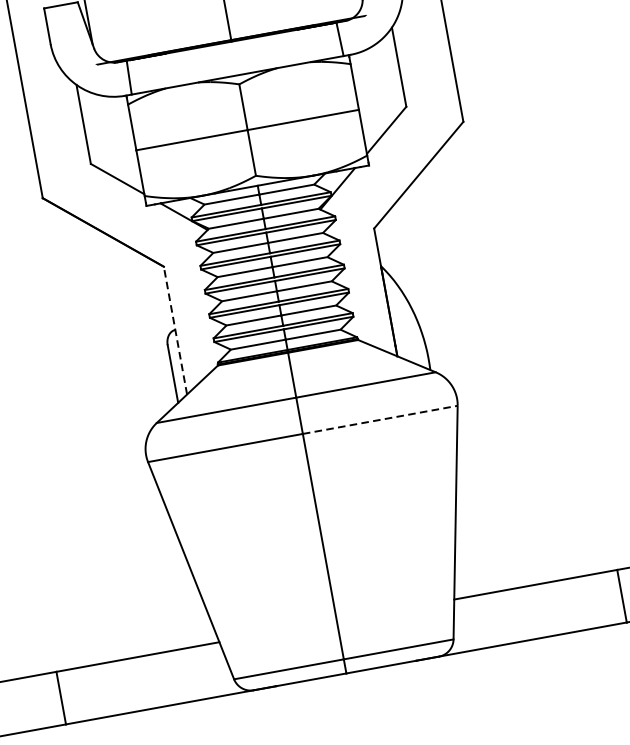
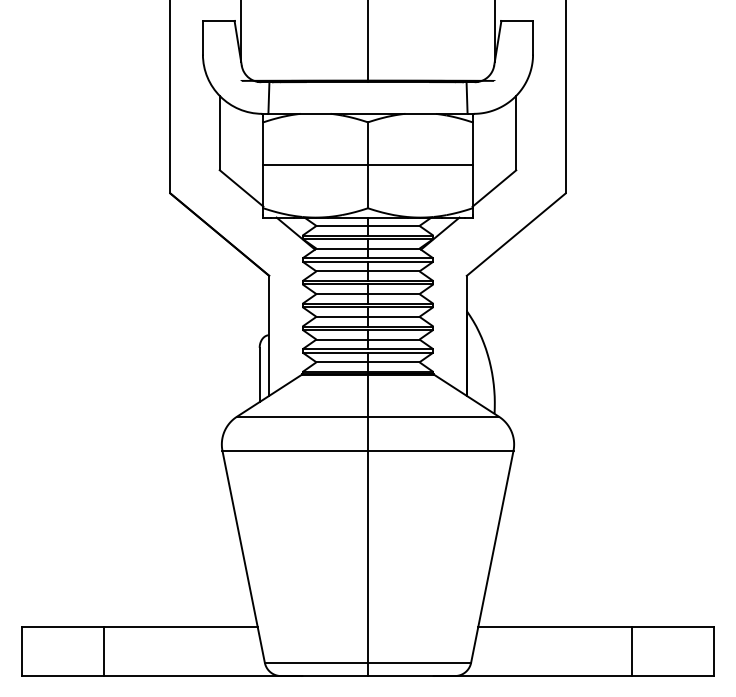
line: (175, 330) -> (269, 335), dashed -> solid
line: (379, 419) -> (440, 450), dashed -> solid

